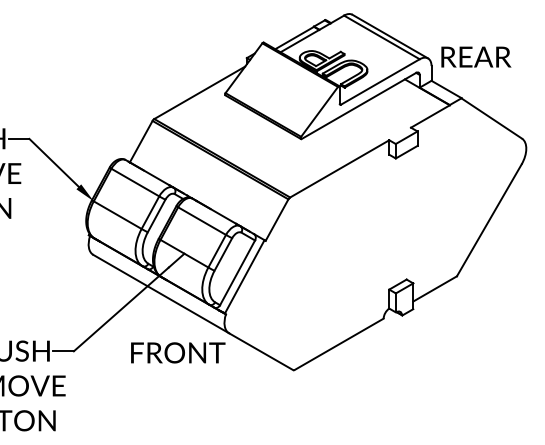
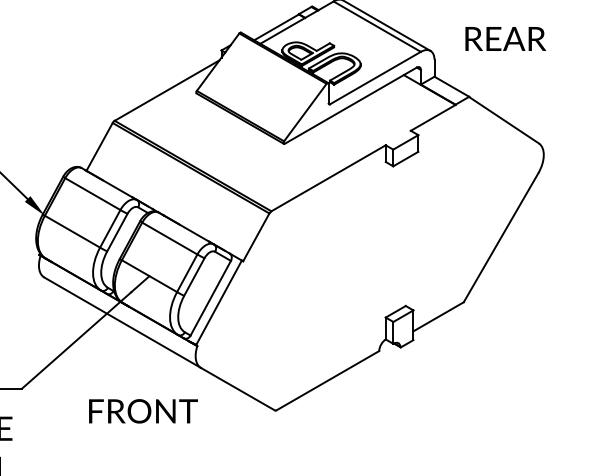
text: (476, 56) -> (505, 38), moved
text: (178, 352) -> (143, 410), moved

